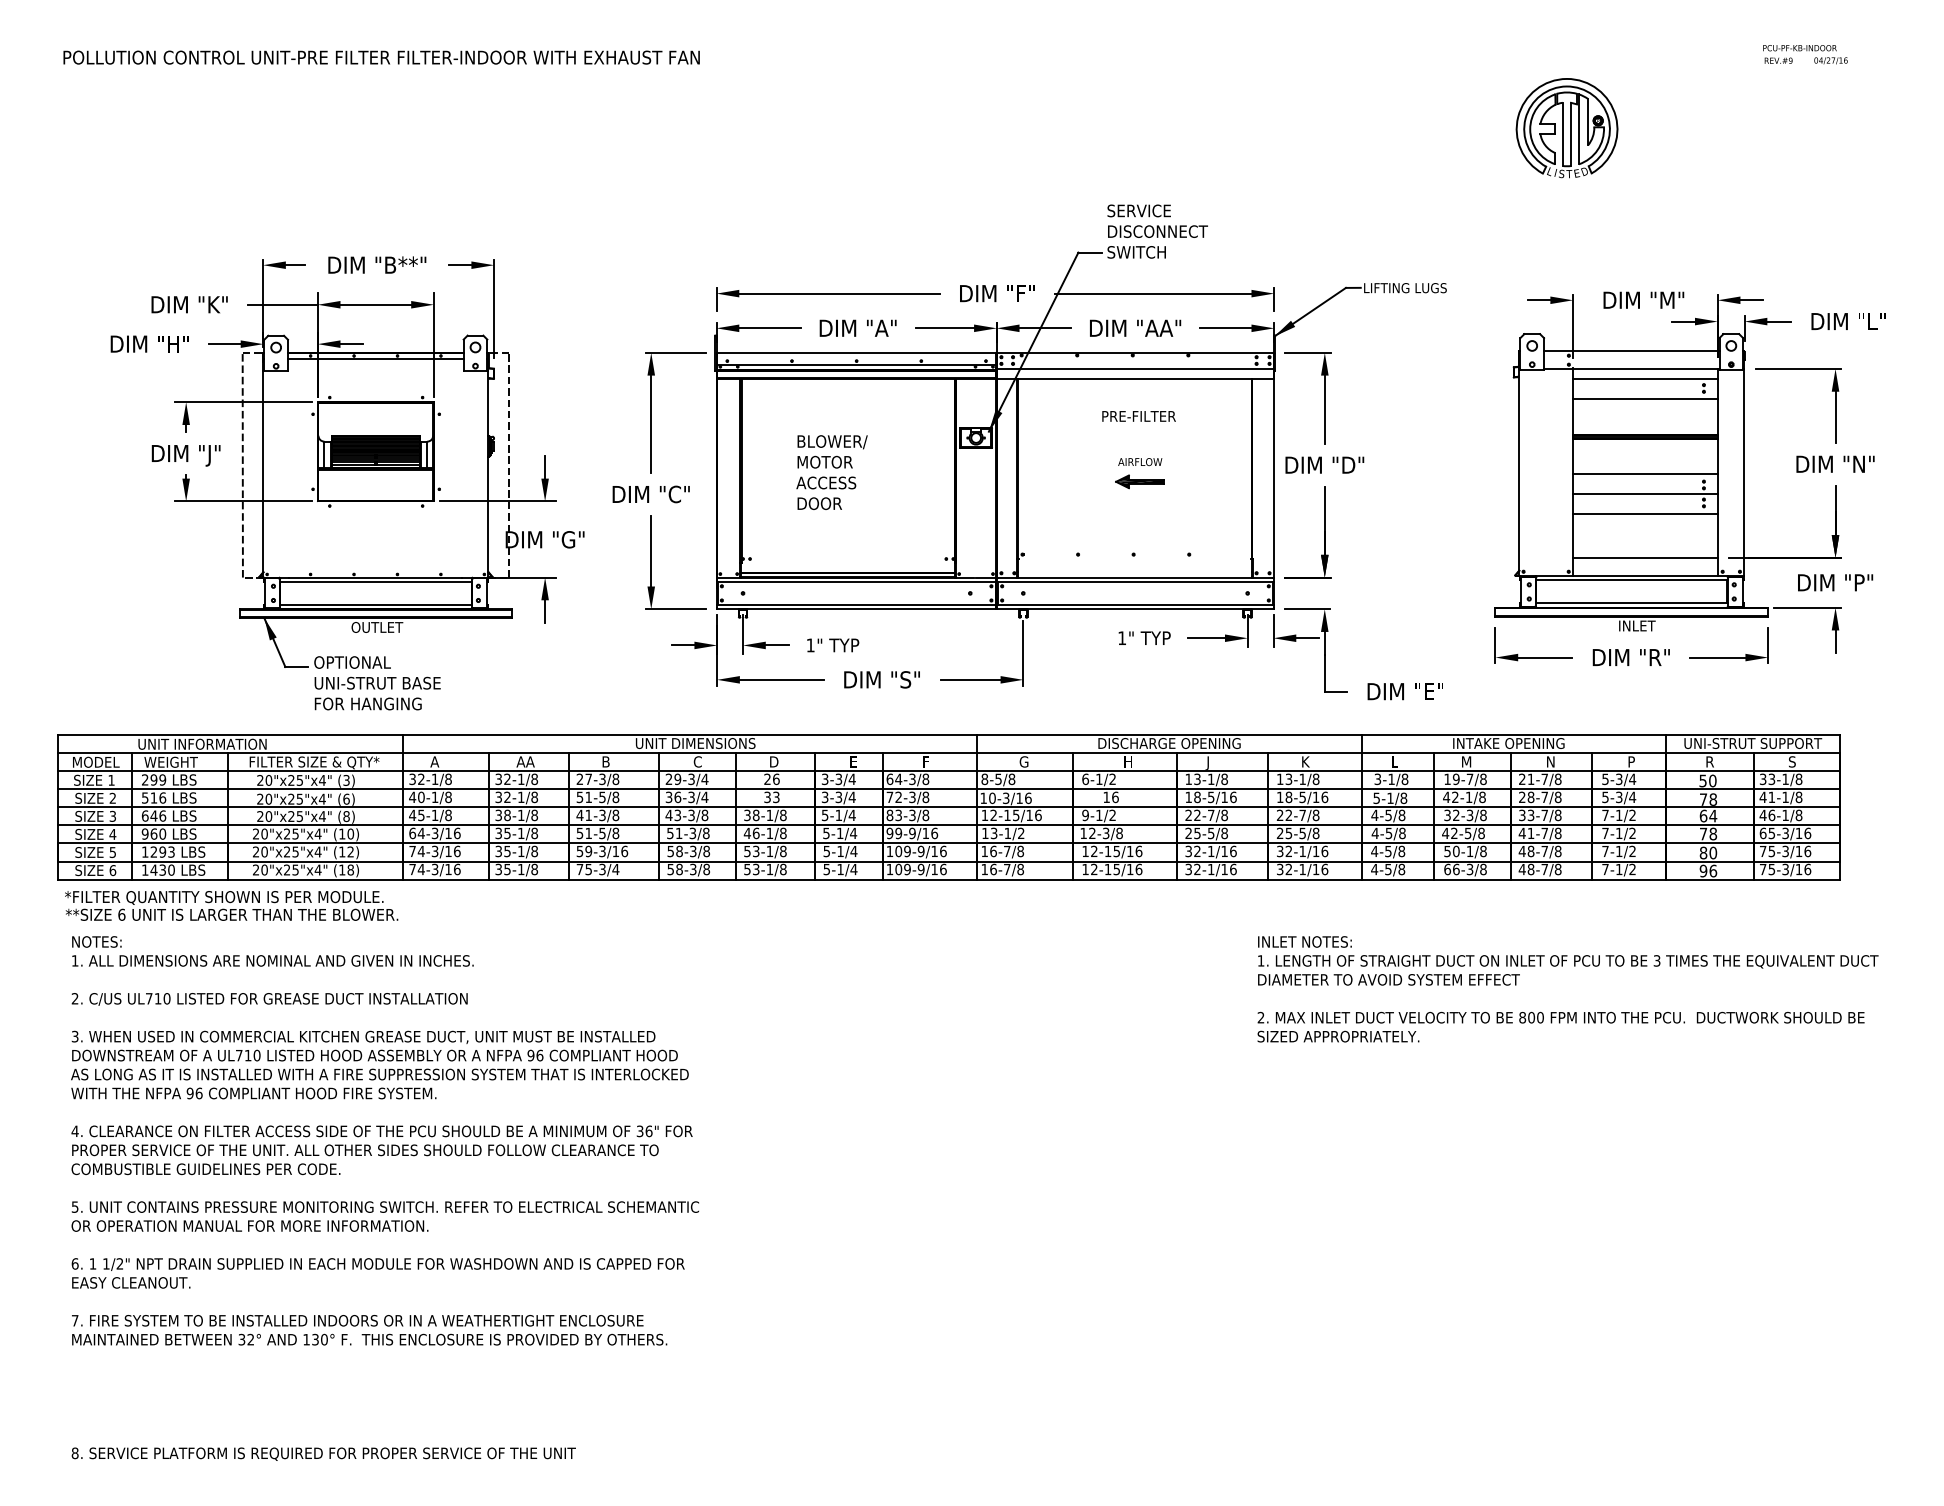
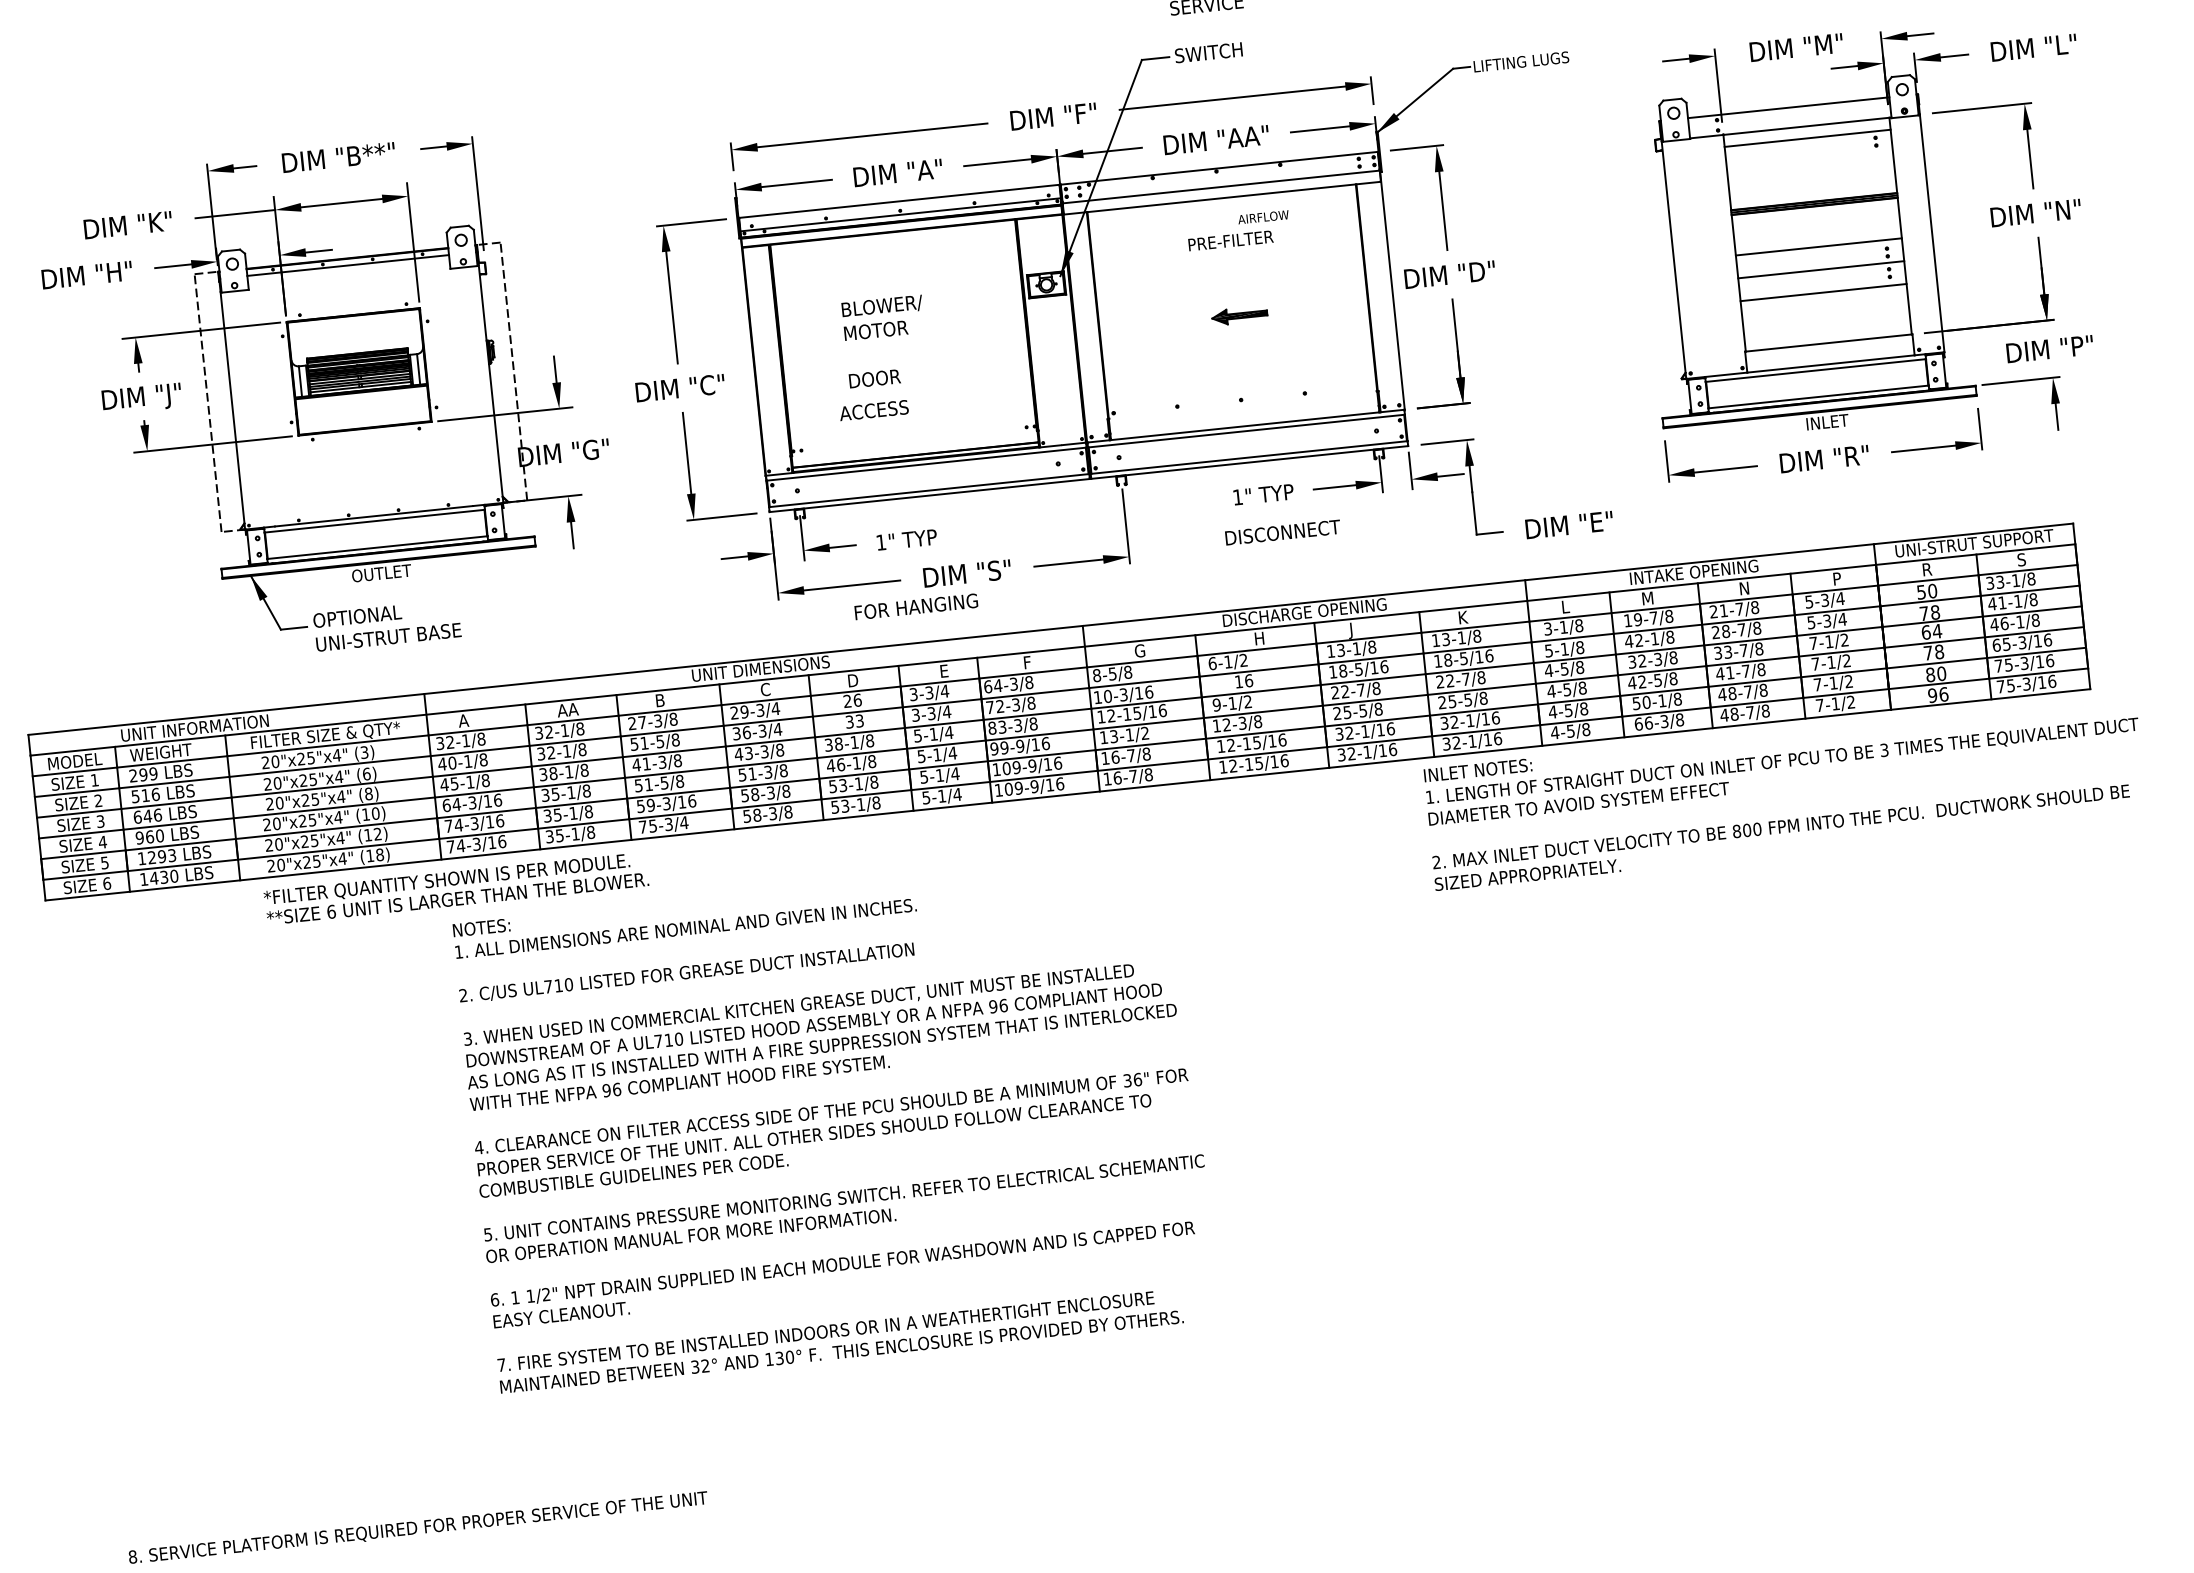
text: (1157, 231) -> (1282, 532), moved
line: (1645, 399) -> (1810, 161), removed
text: (1140, 462) -> (1263, 217), moved
text: (826, 482) -> (874, 409), moved
text: (367, 703) -> (915, 606), moved
text: (231, 905) -> (456, 888), moved
text: (1567, 989) -> (1785, 793), moved
text: (384, 1140) -> (835, 1121), moved

